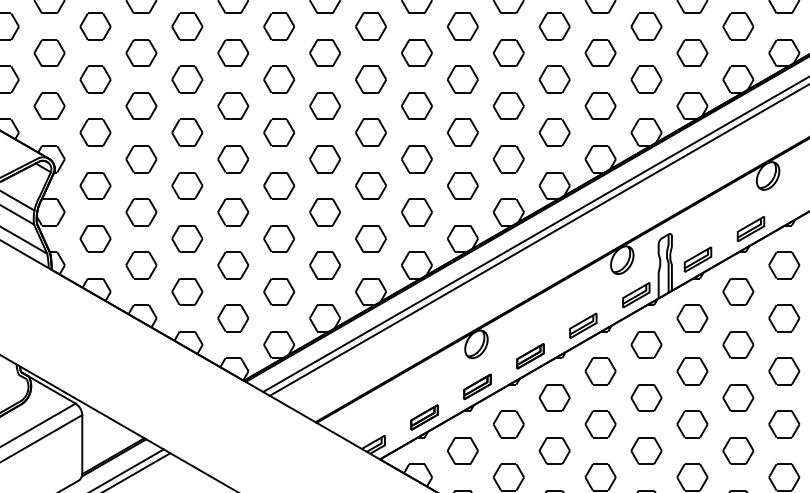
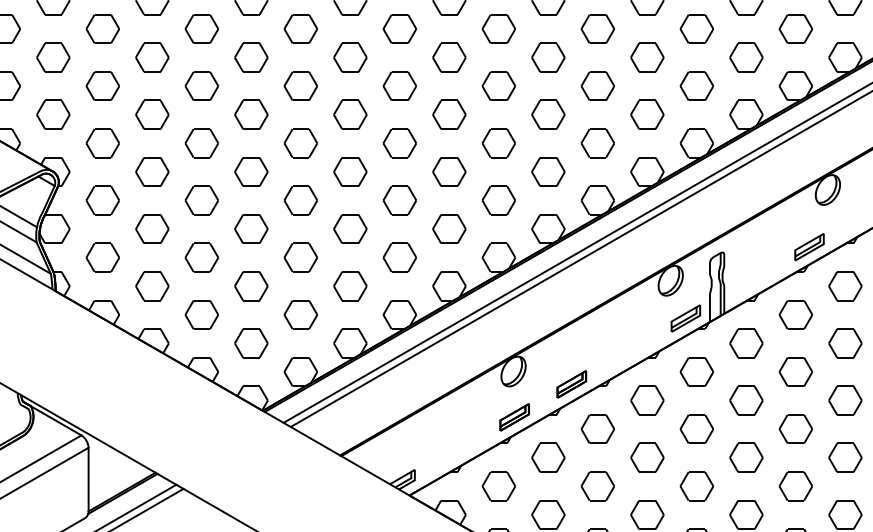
part: (697, 259) -> (751, 280), removed
part: (583, 325) -> (628, 351), removed
part: (424, 417) -> (457, 450), removed

